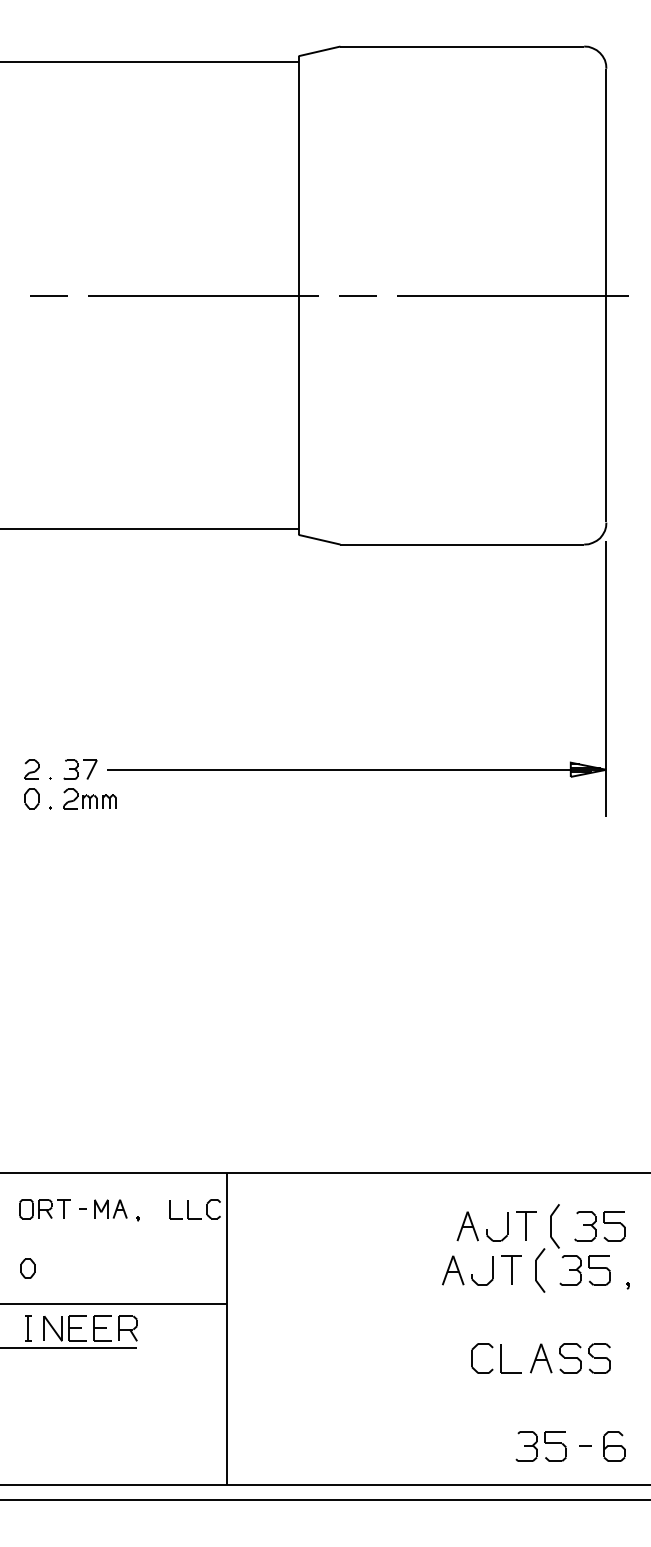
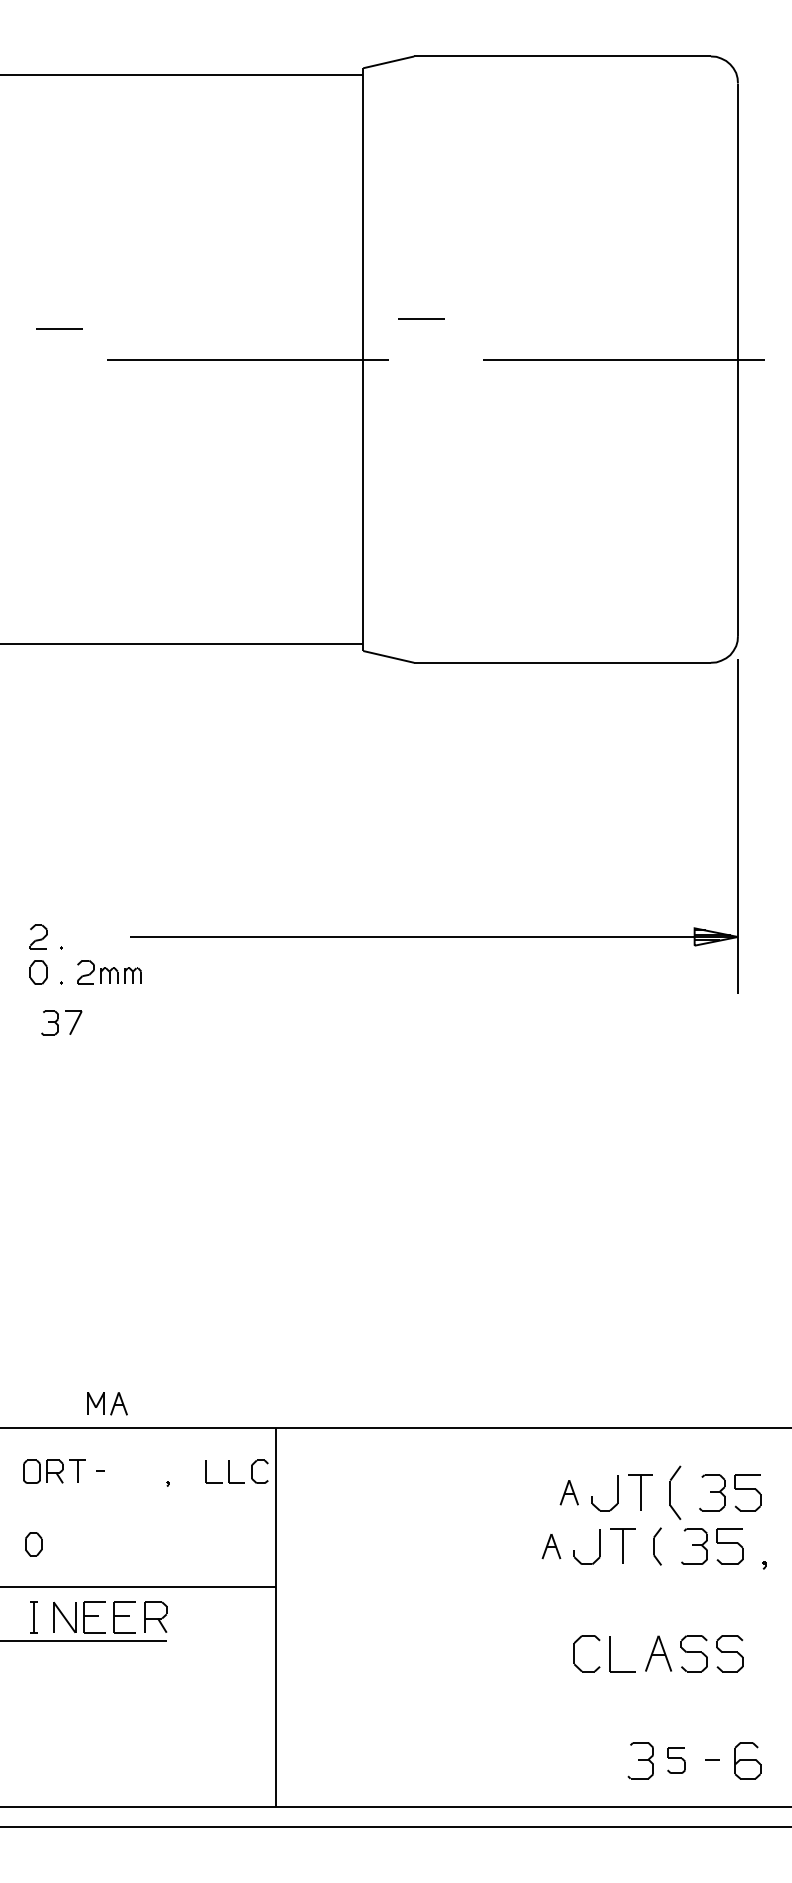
line: (49, 295) -> (59, 328), moved
line: (357, 295) -> (421, 318), moved
part: (80, 769) -> (61, 1022), moved
part: (110, 1208) -> (107, 1403), moved
part: (468, 1226) -> (569, 1492), size x0.7
part: (453, 1270) -> (551, 1546), size x0.7
part: (540, 1270) -> (657, 1546), size x0.7
part: (555, 1446) -> (676, 1760), size x0.7

